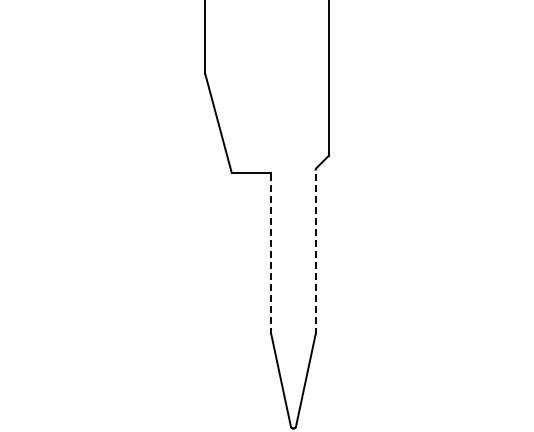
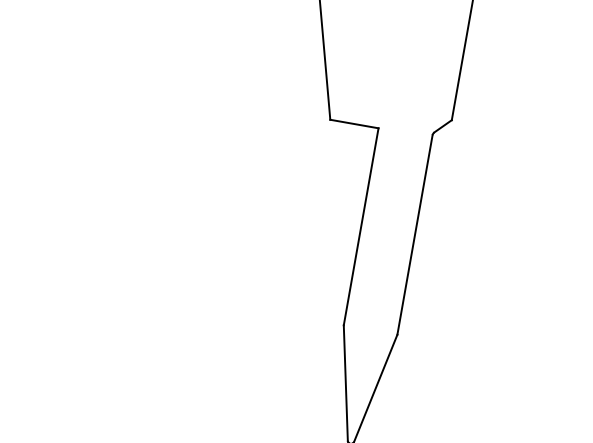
line: (315, 252) -> (415, 234), dashed -> solid
line: (271, 253) -> (361, 226), dashed -> solid

